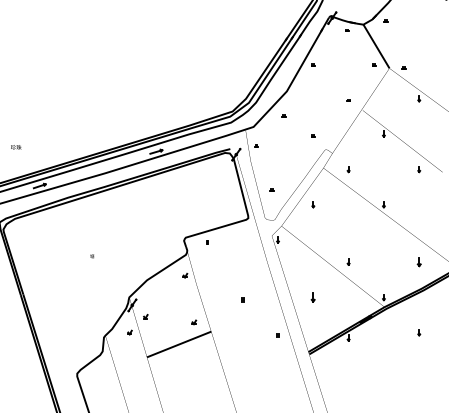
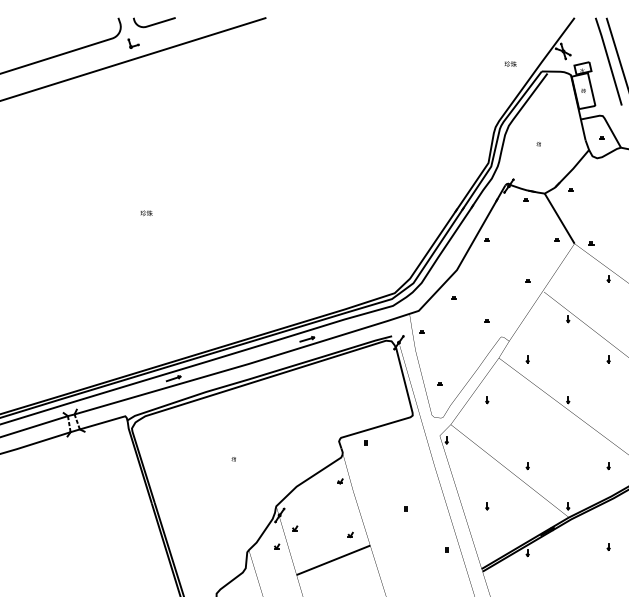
text: (16, 146) -> (146, 212), moved
part: (419, 262) -> (608, 466), size x0.62
part: (313, 297) -> (487, 506), size x0.62

